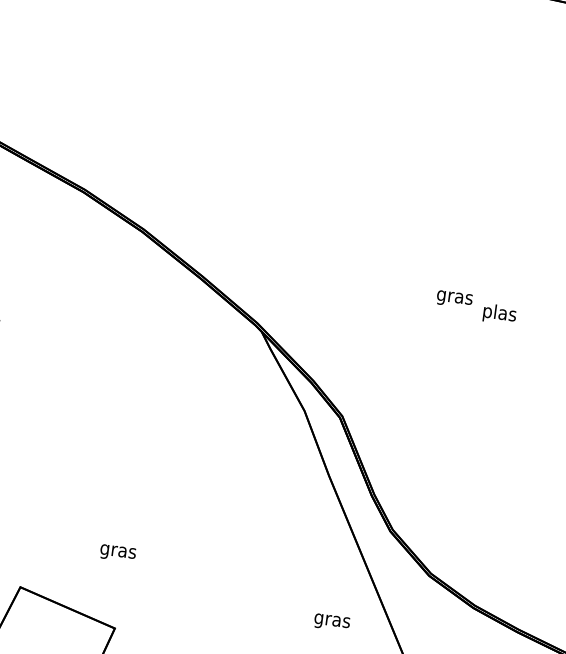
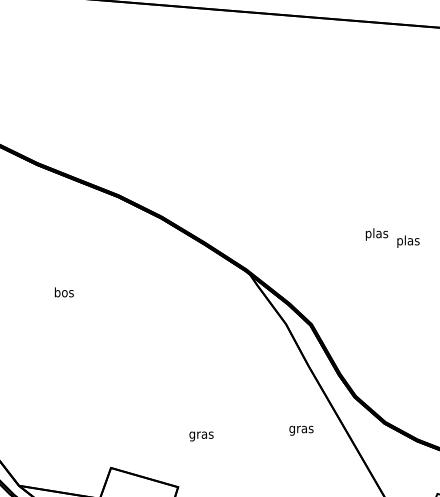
text: (454, 297) -> (376, 234), gras -> plas
text: (117, 553) -> (201, 436), moved
text: (332, 622) -> (301, 430), moved

